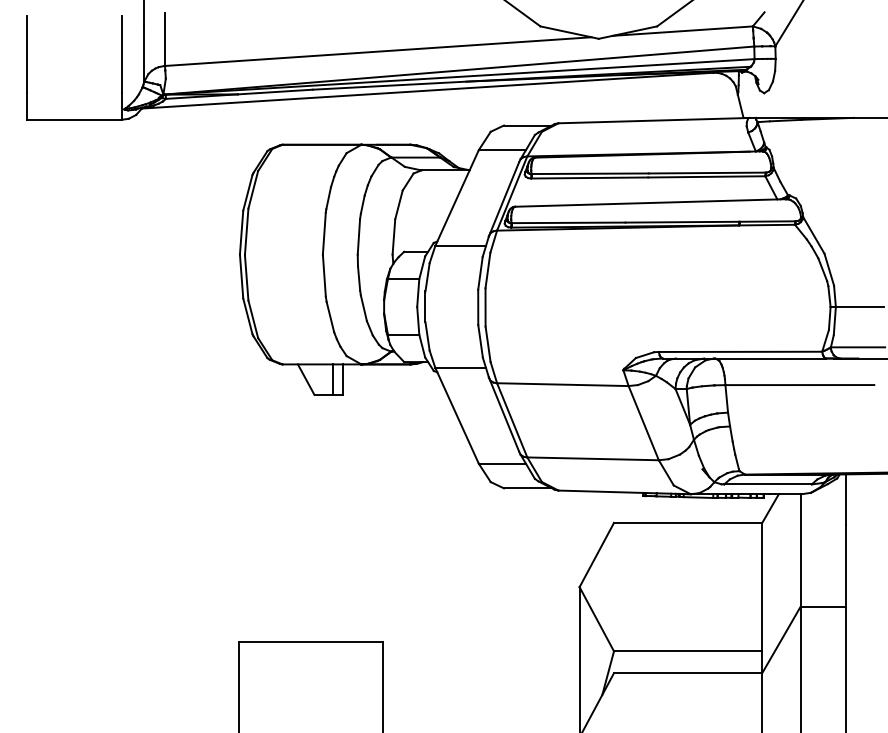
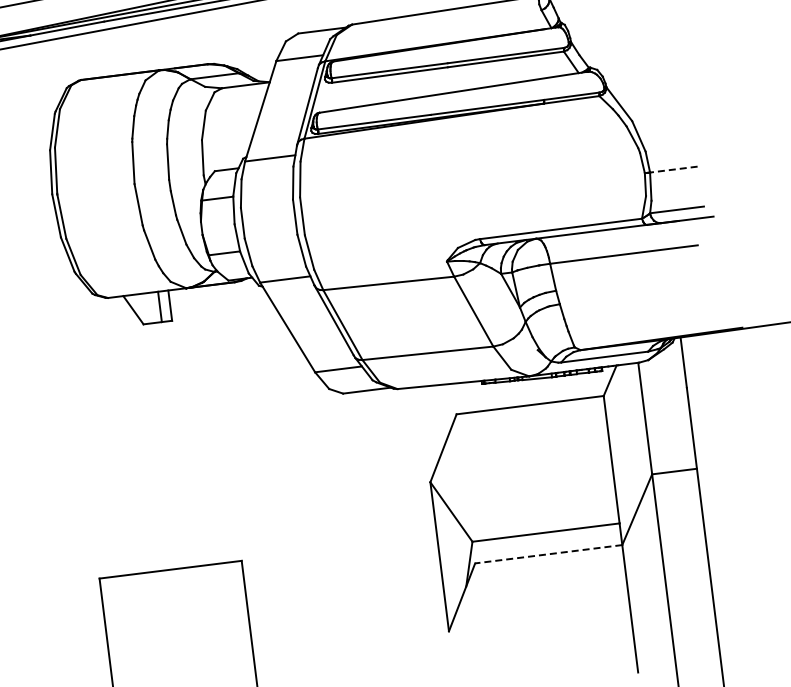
line: (859, 306) -> (673, 169), solid -> dashed
line: (687, 673) -> (548, 554), solid -> dashed

